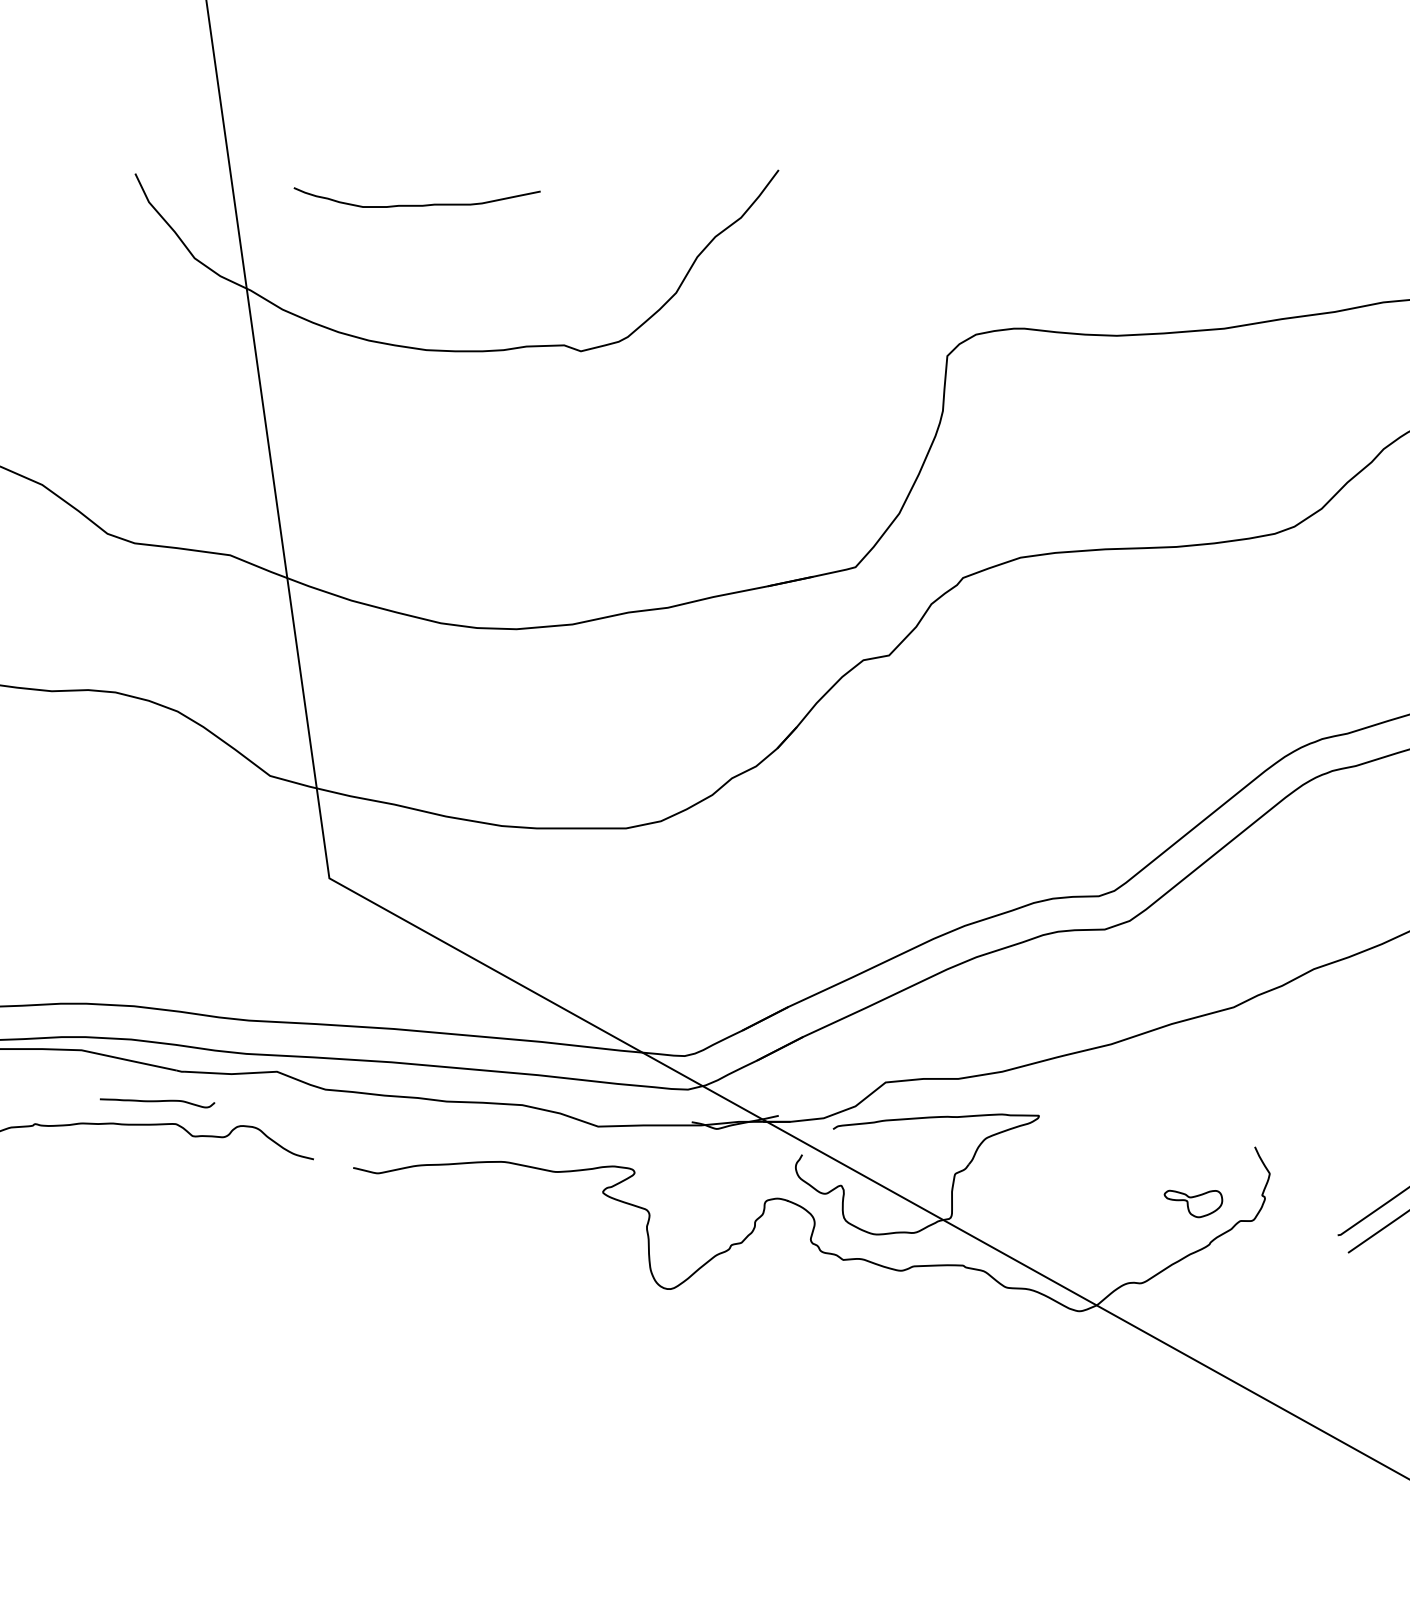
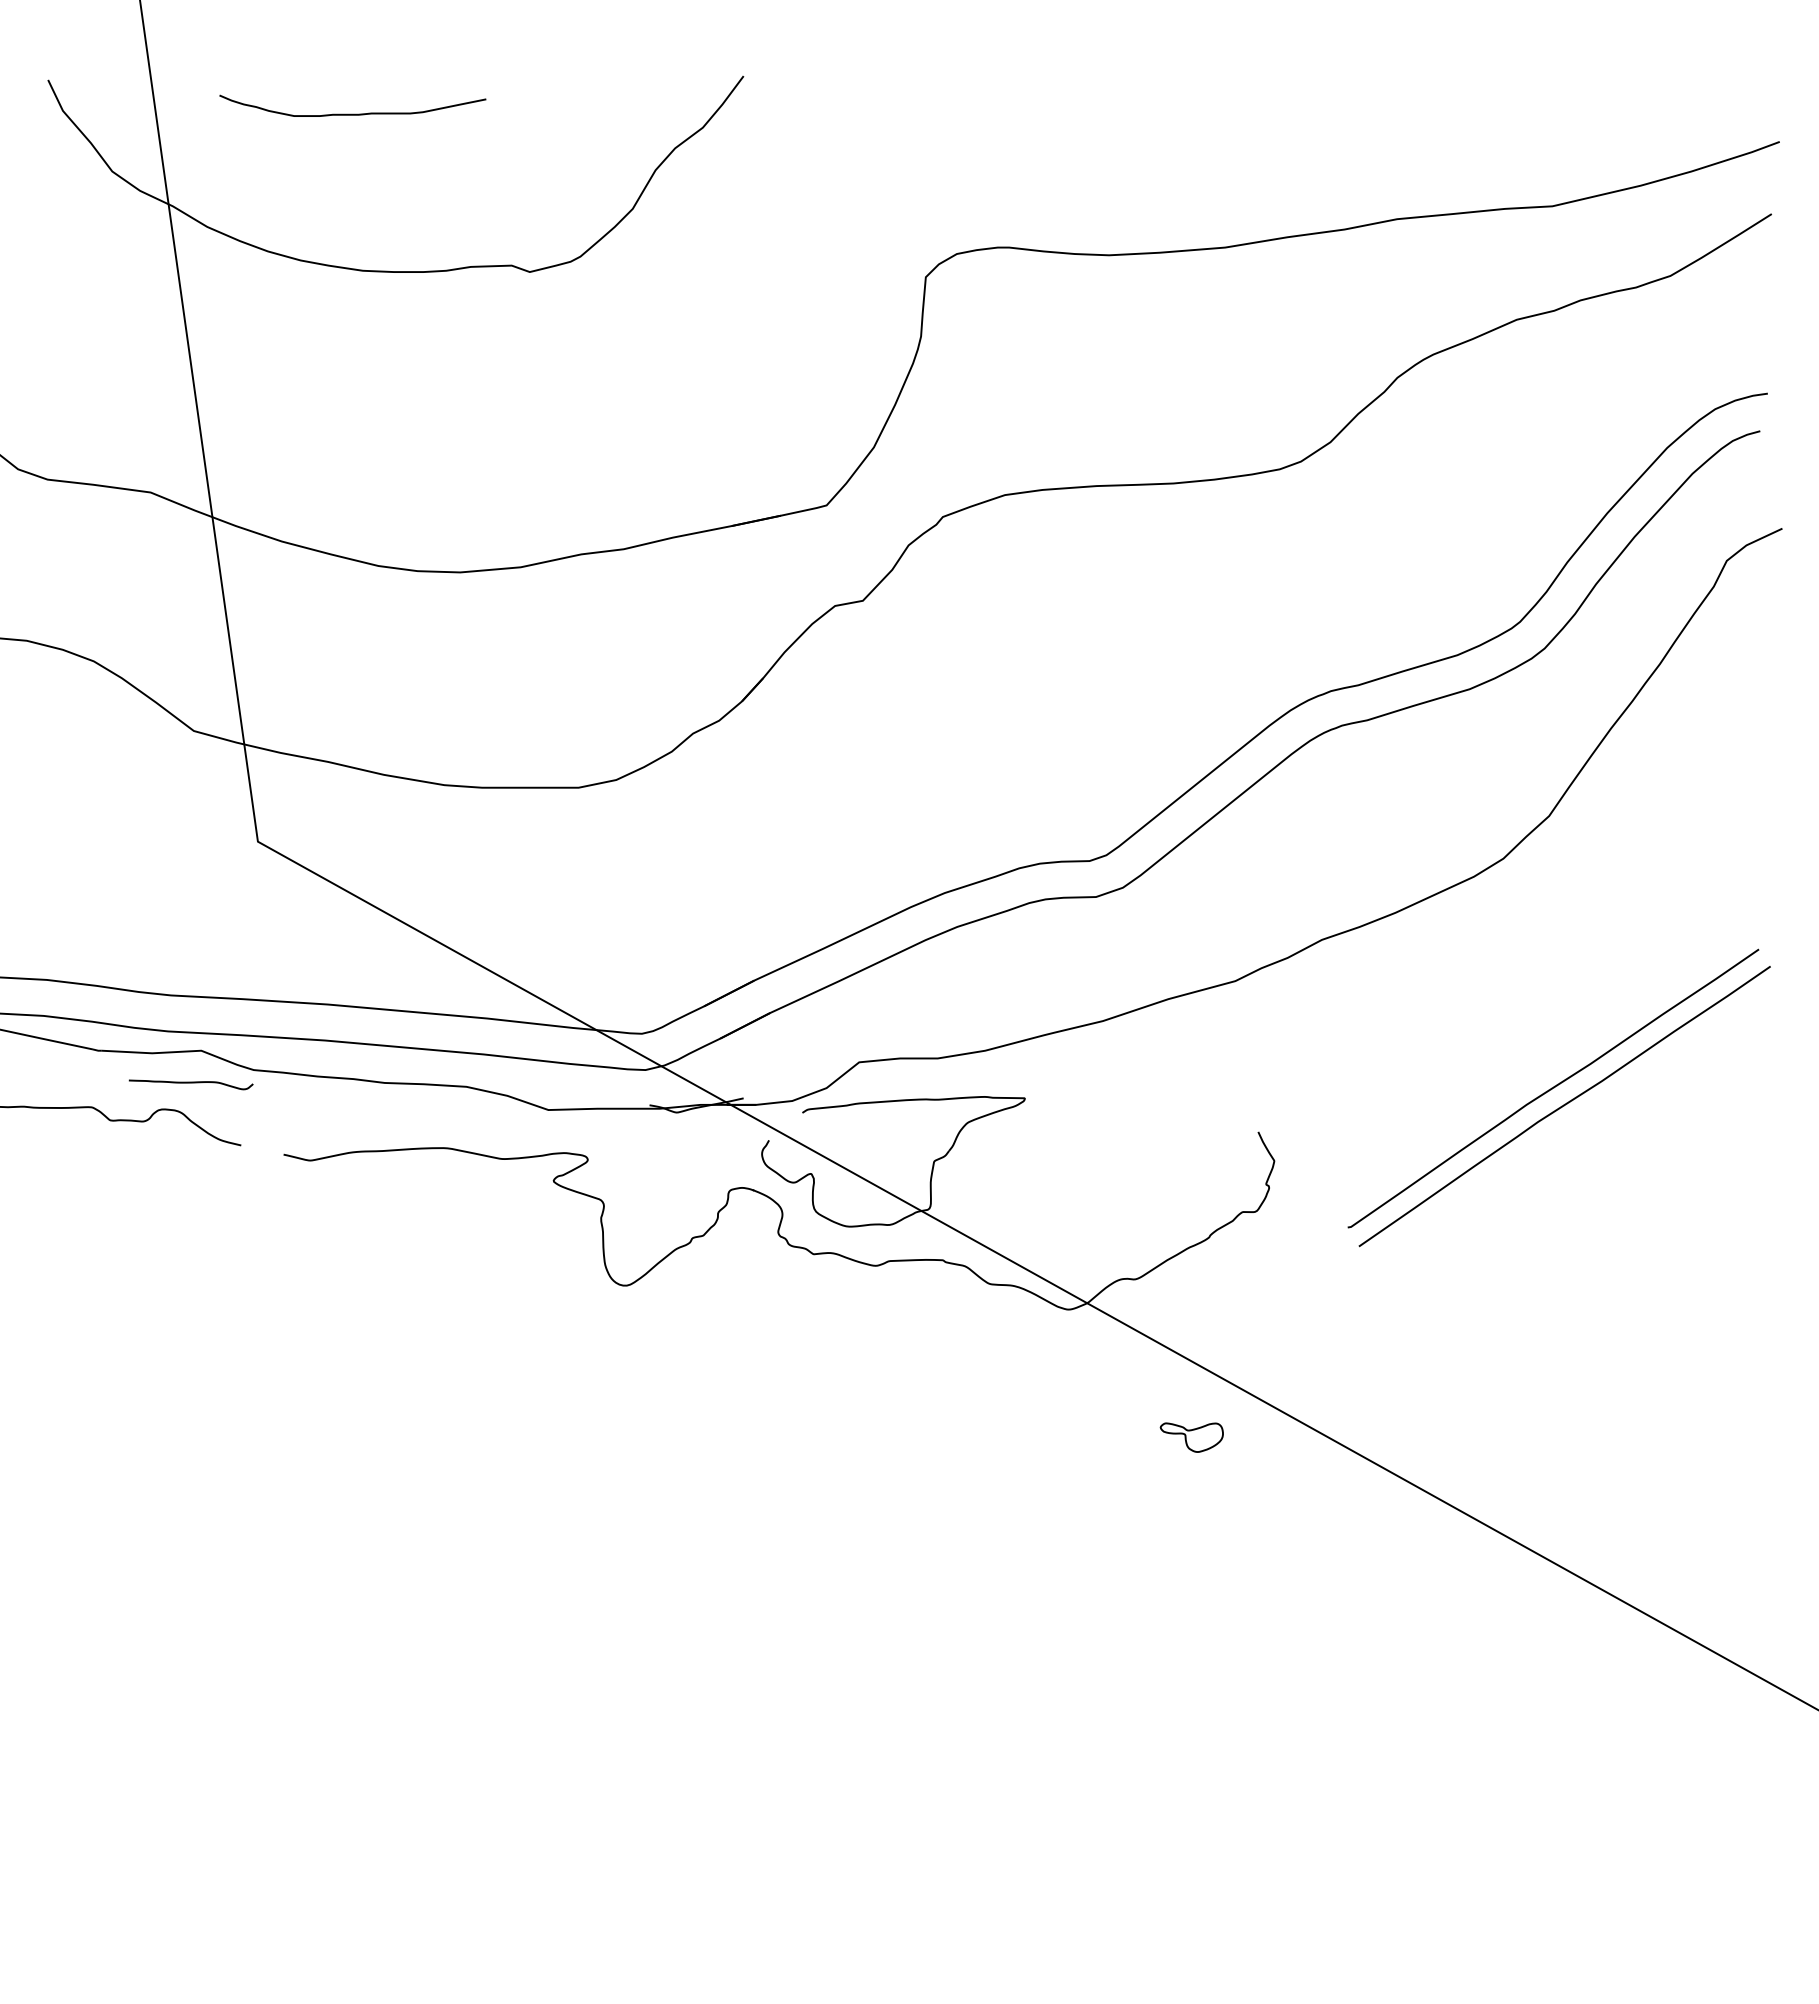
curve: (156, 1102) -> (190, 1083), moved
part: (1193, 1203) -> (1191, 1437), moved

